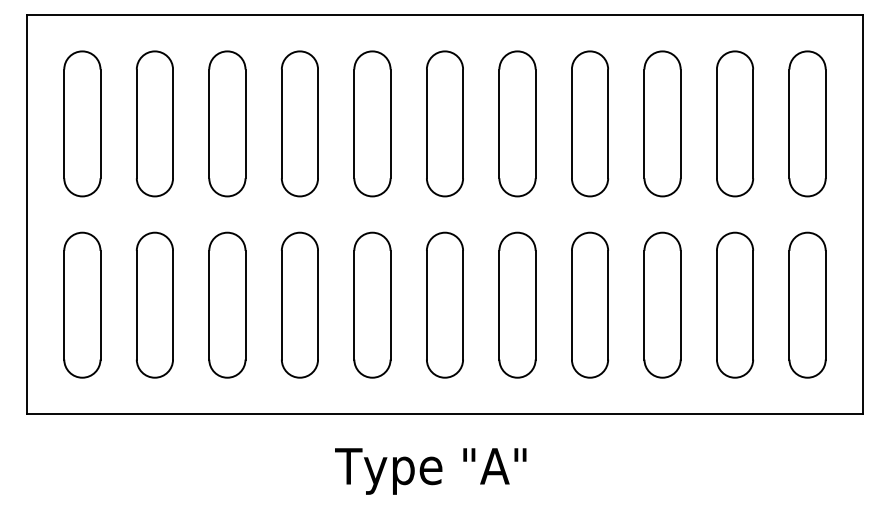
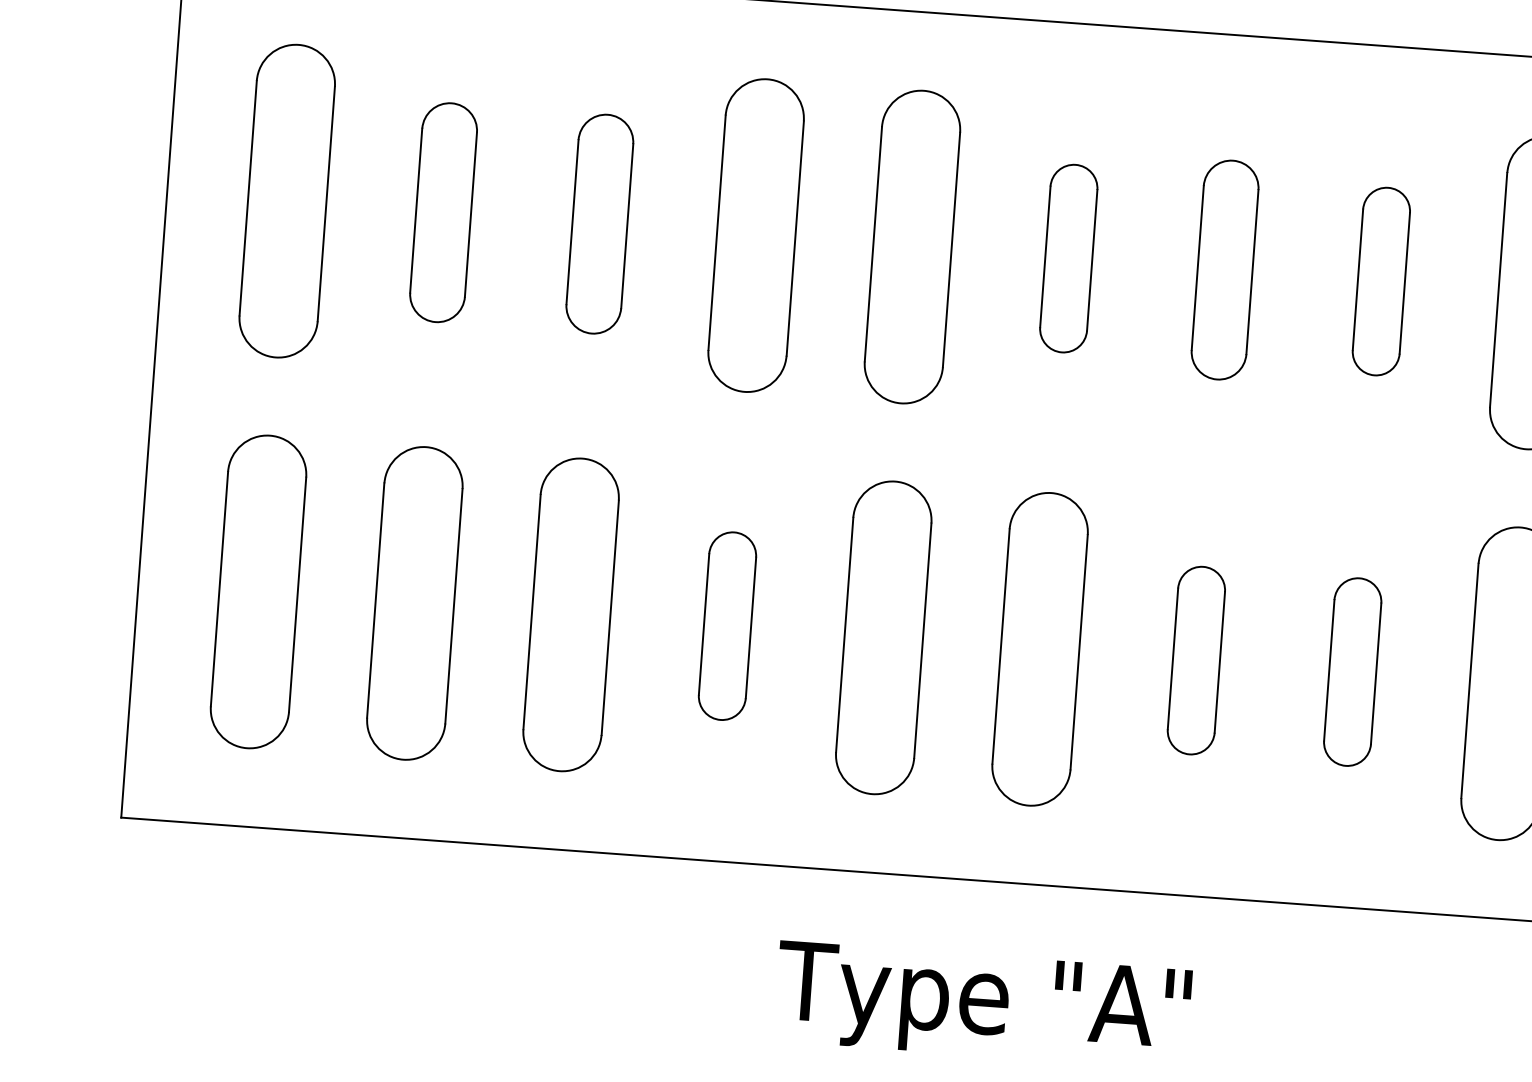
part: (154, 123) -> (442, 211), size x0.7
part: (227, 123) -> (600, 223), size x0.7
part: (444, 123) -> (1067, 257), size x0.6
part: (517, 123) -> (1225, 269), size x0.7
part: (589, 123) -> (1380, 280), size x0.6
part: (299, 304) -> (726, 624), size x0.6
part: (517, 304) -> (1196, 659), size x0.6
part: (589, 304) -> (1351, 670), size x0.6

